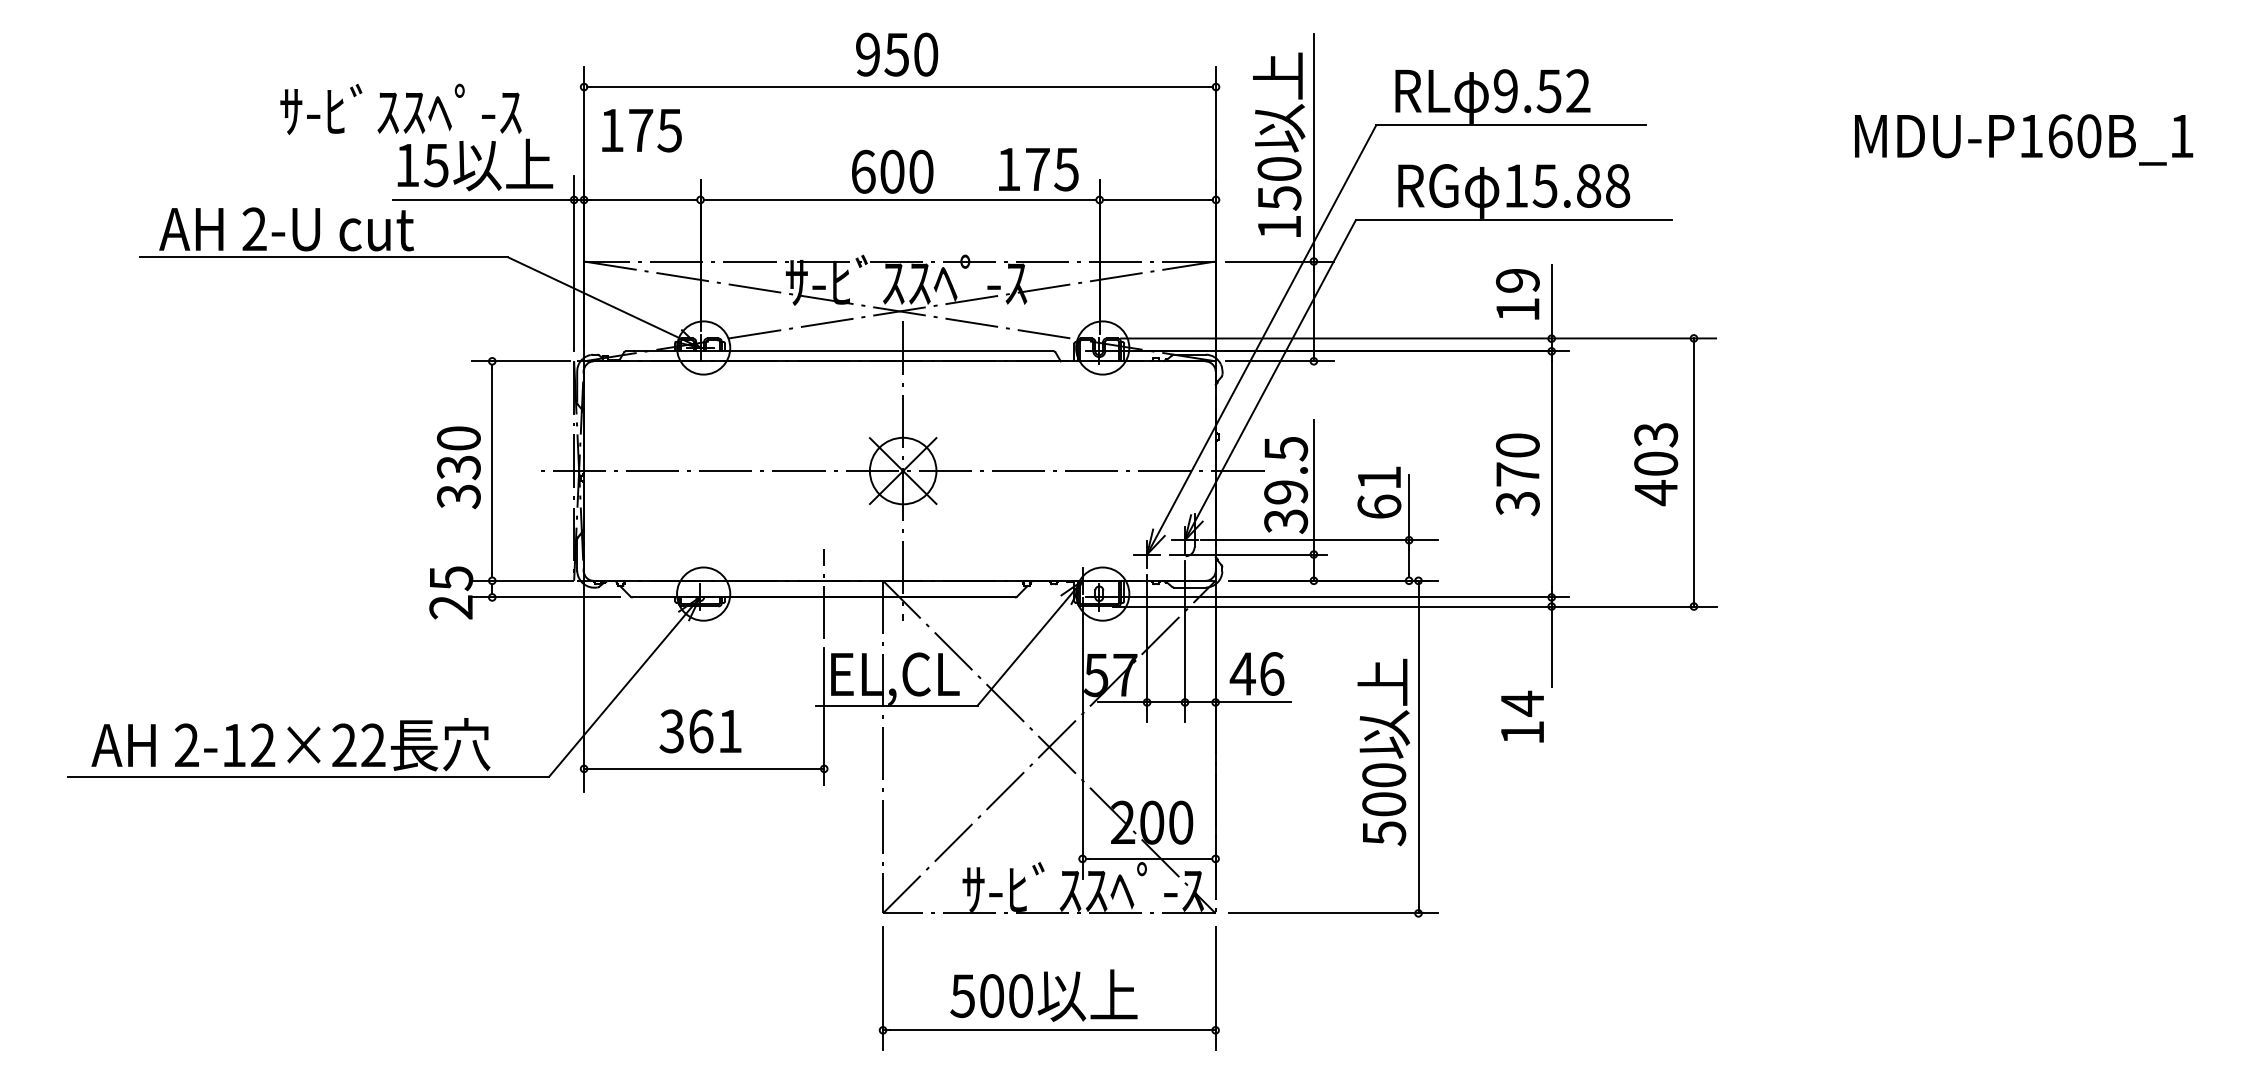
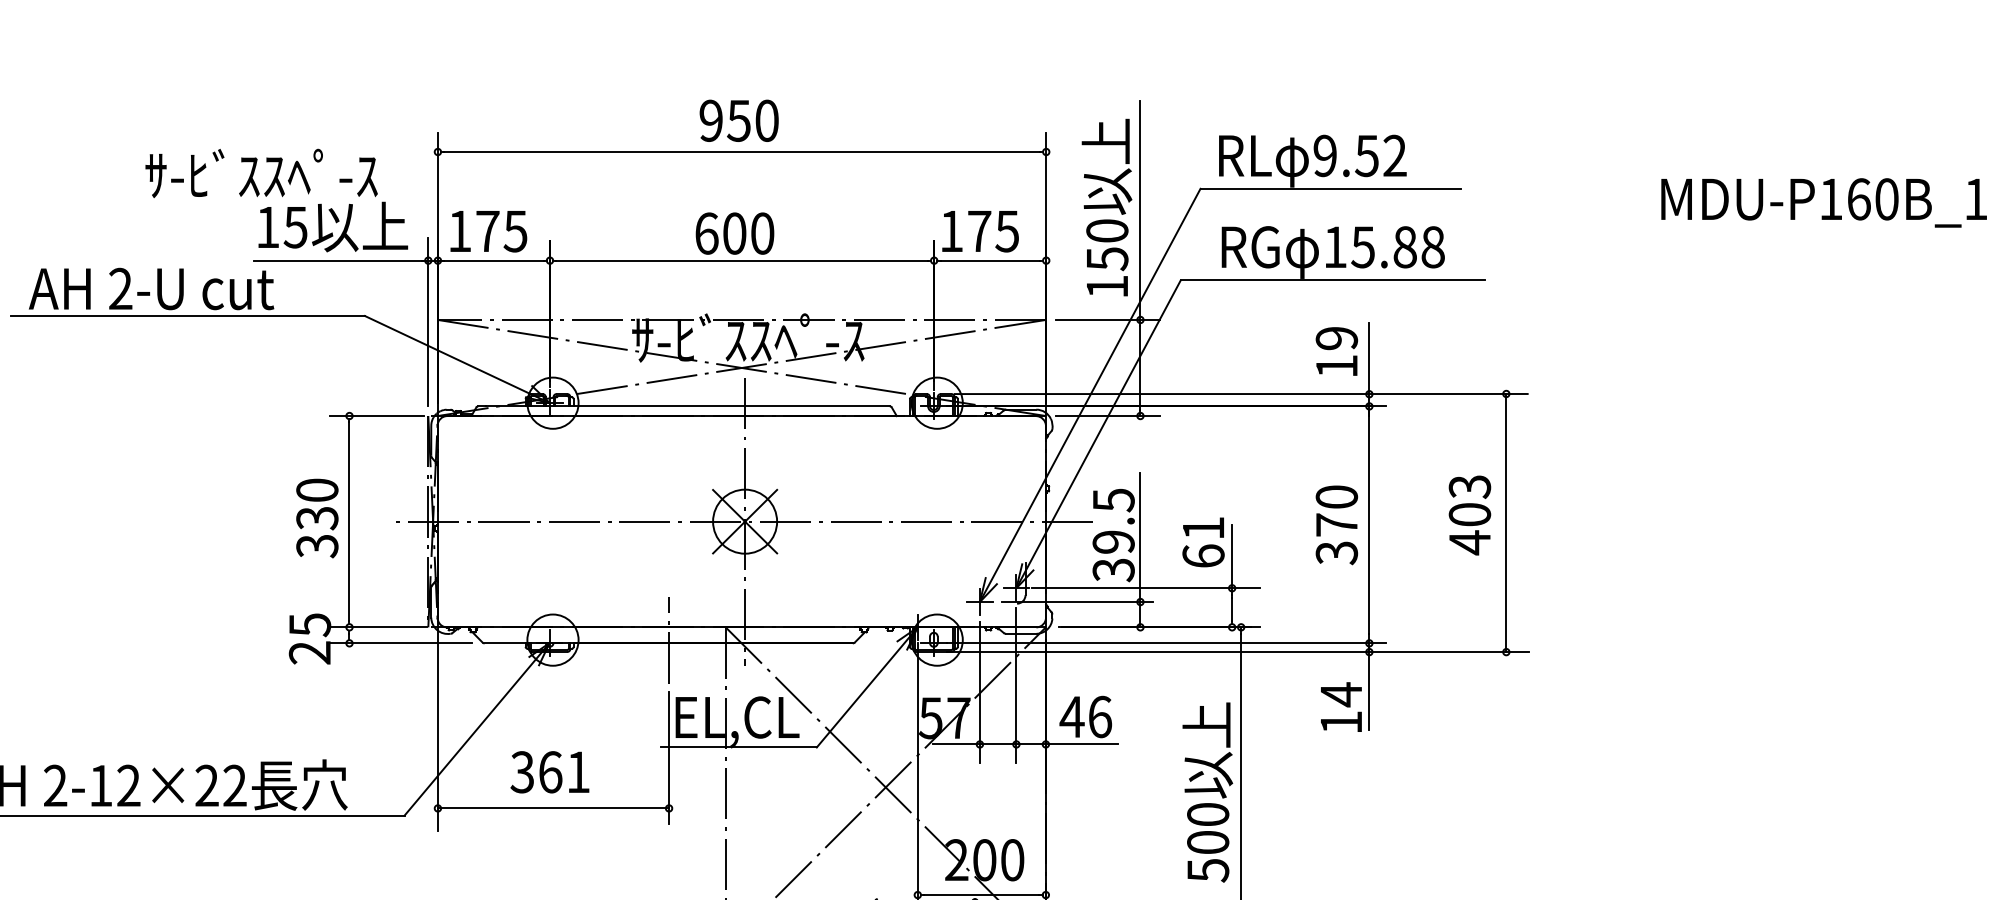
text: (641, 130) -> (488, 231), moved
text: (1038, 169) -> (980, 231), moved
text: (1522, 716) -> (1341, 706), moved

